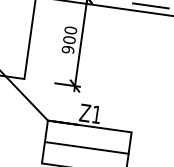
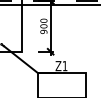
line: (87, 147) -> (62, 85), removed

